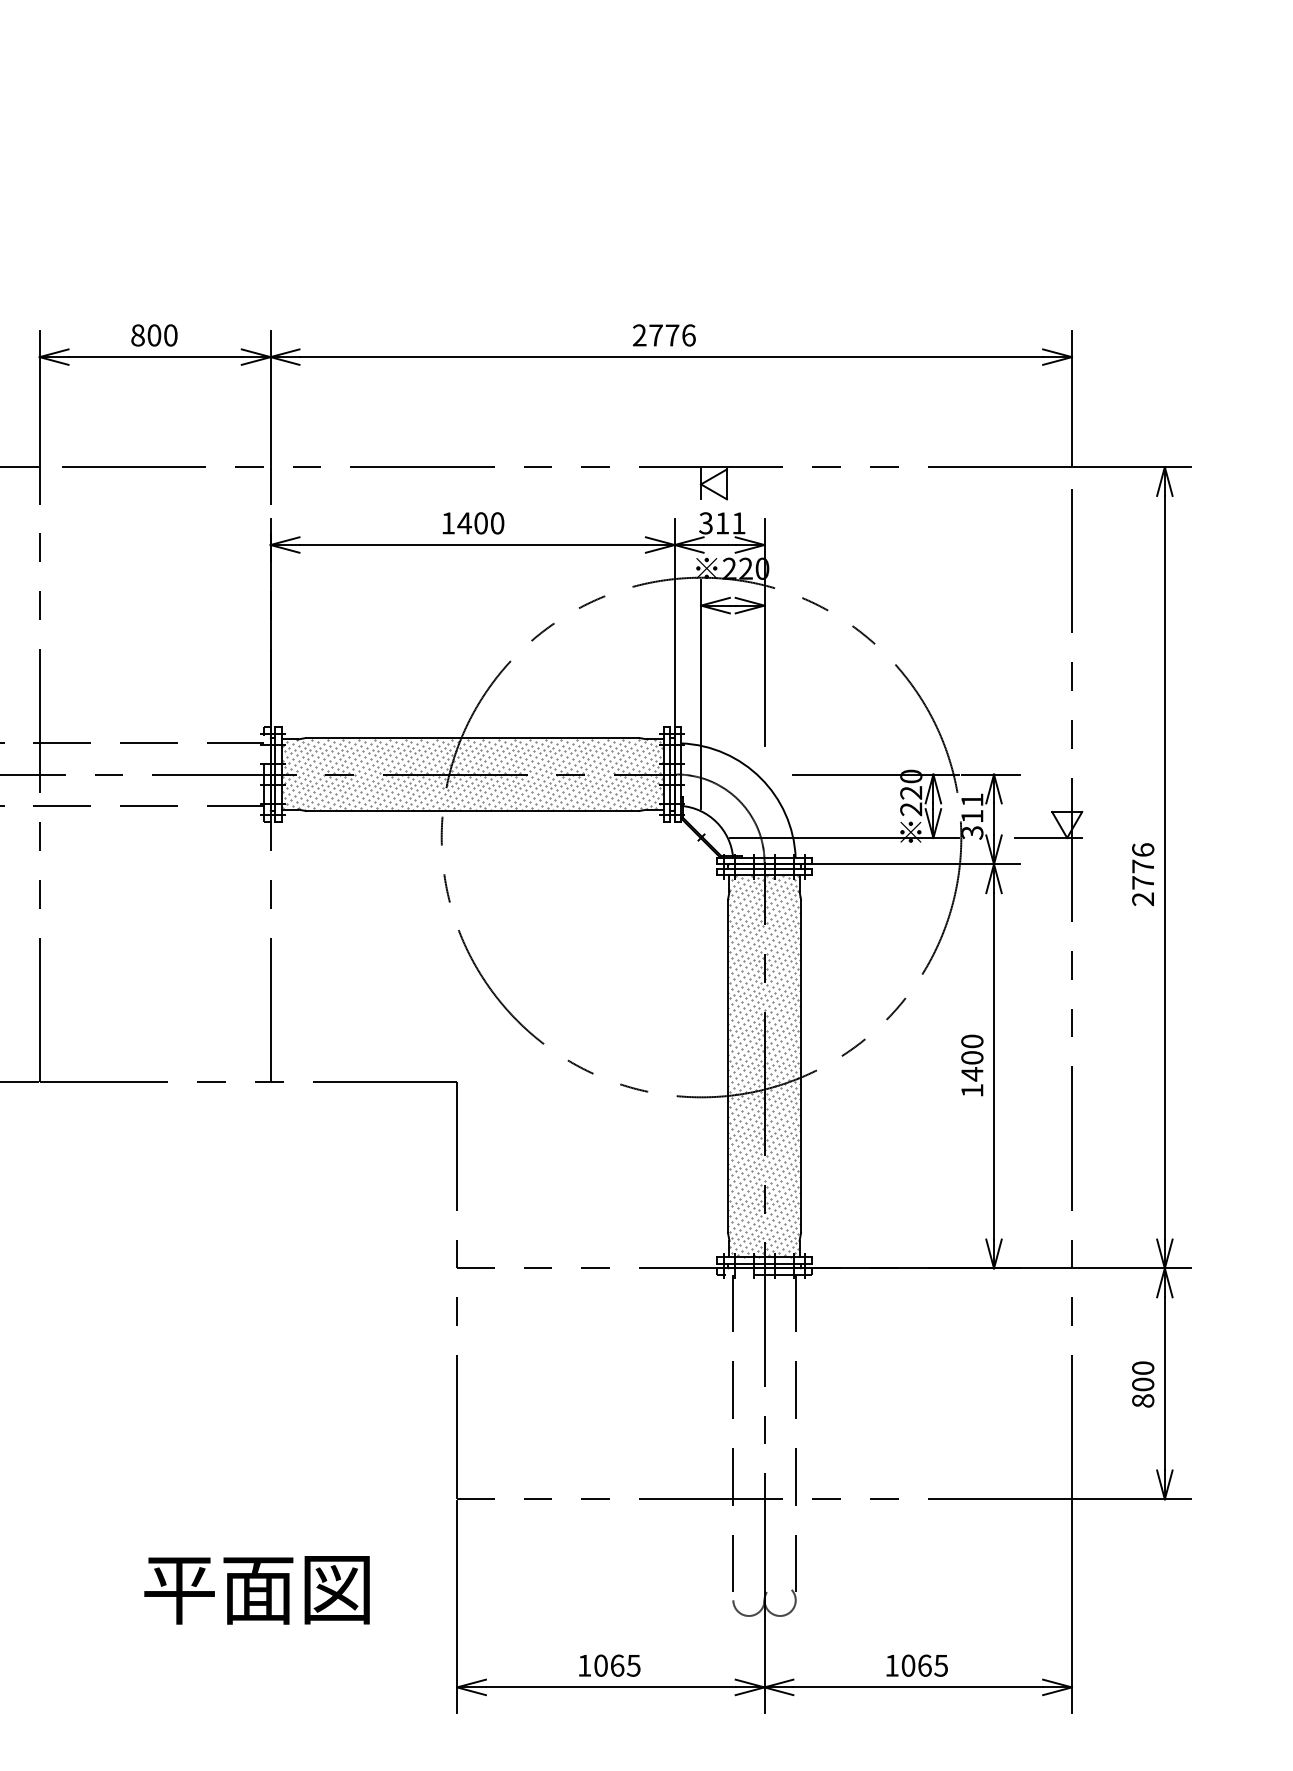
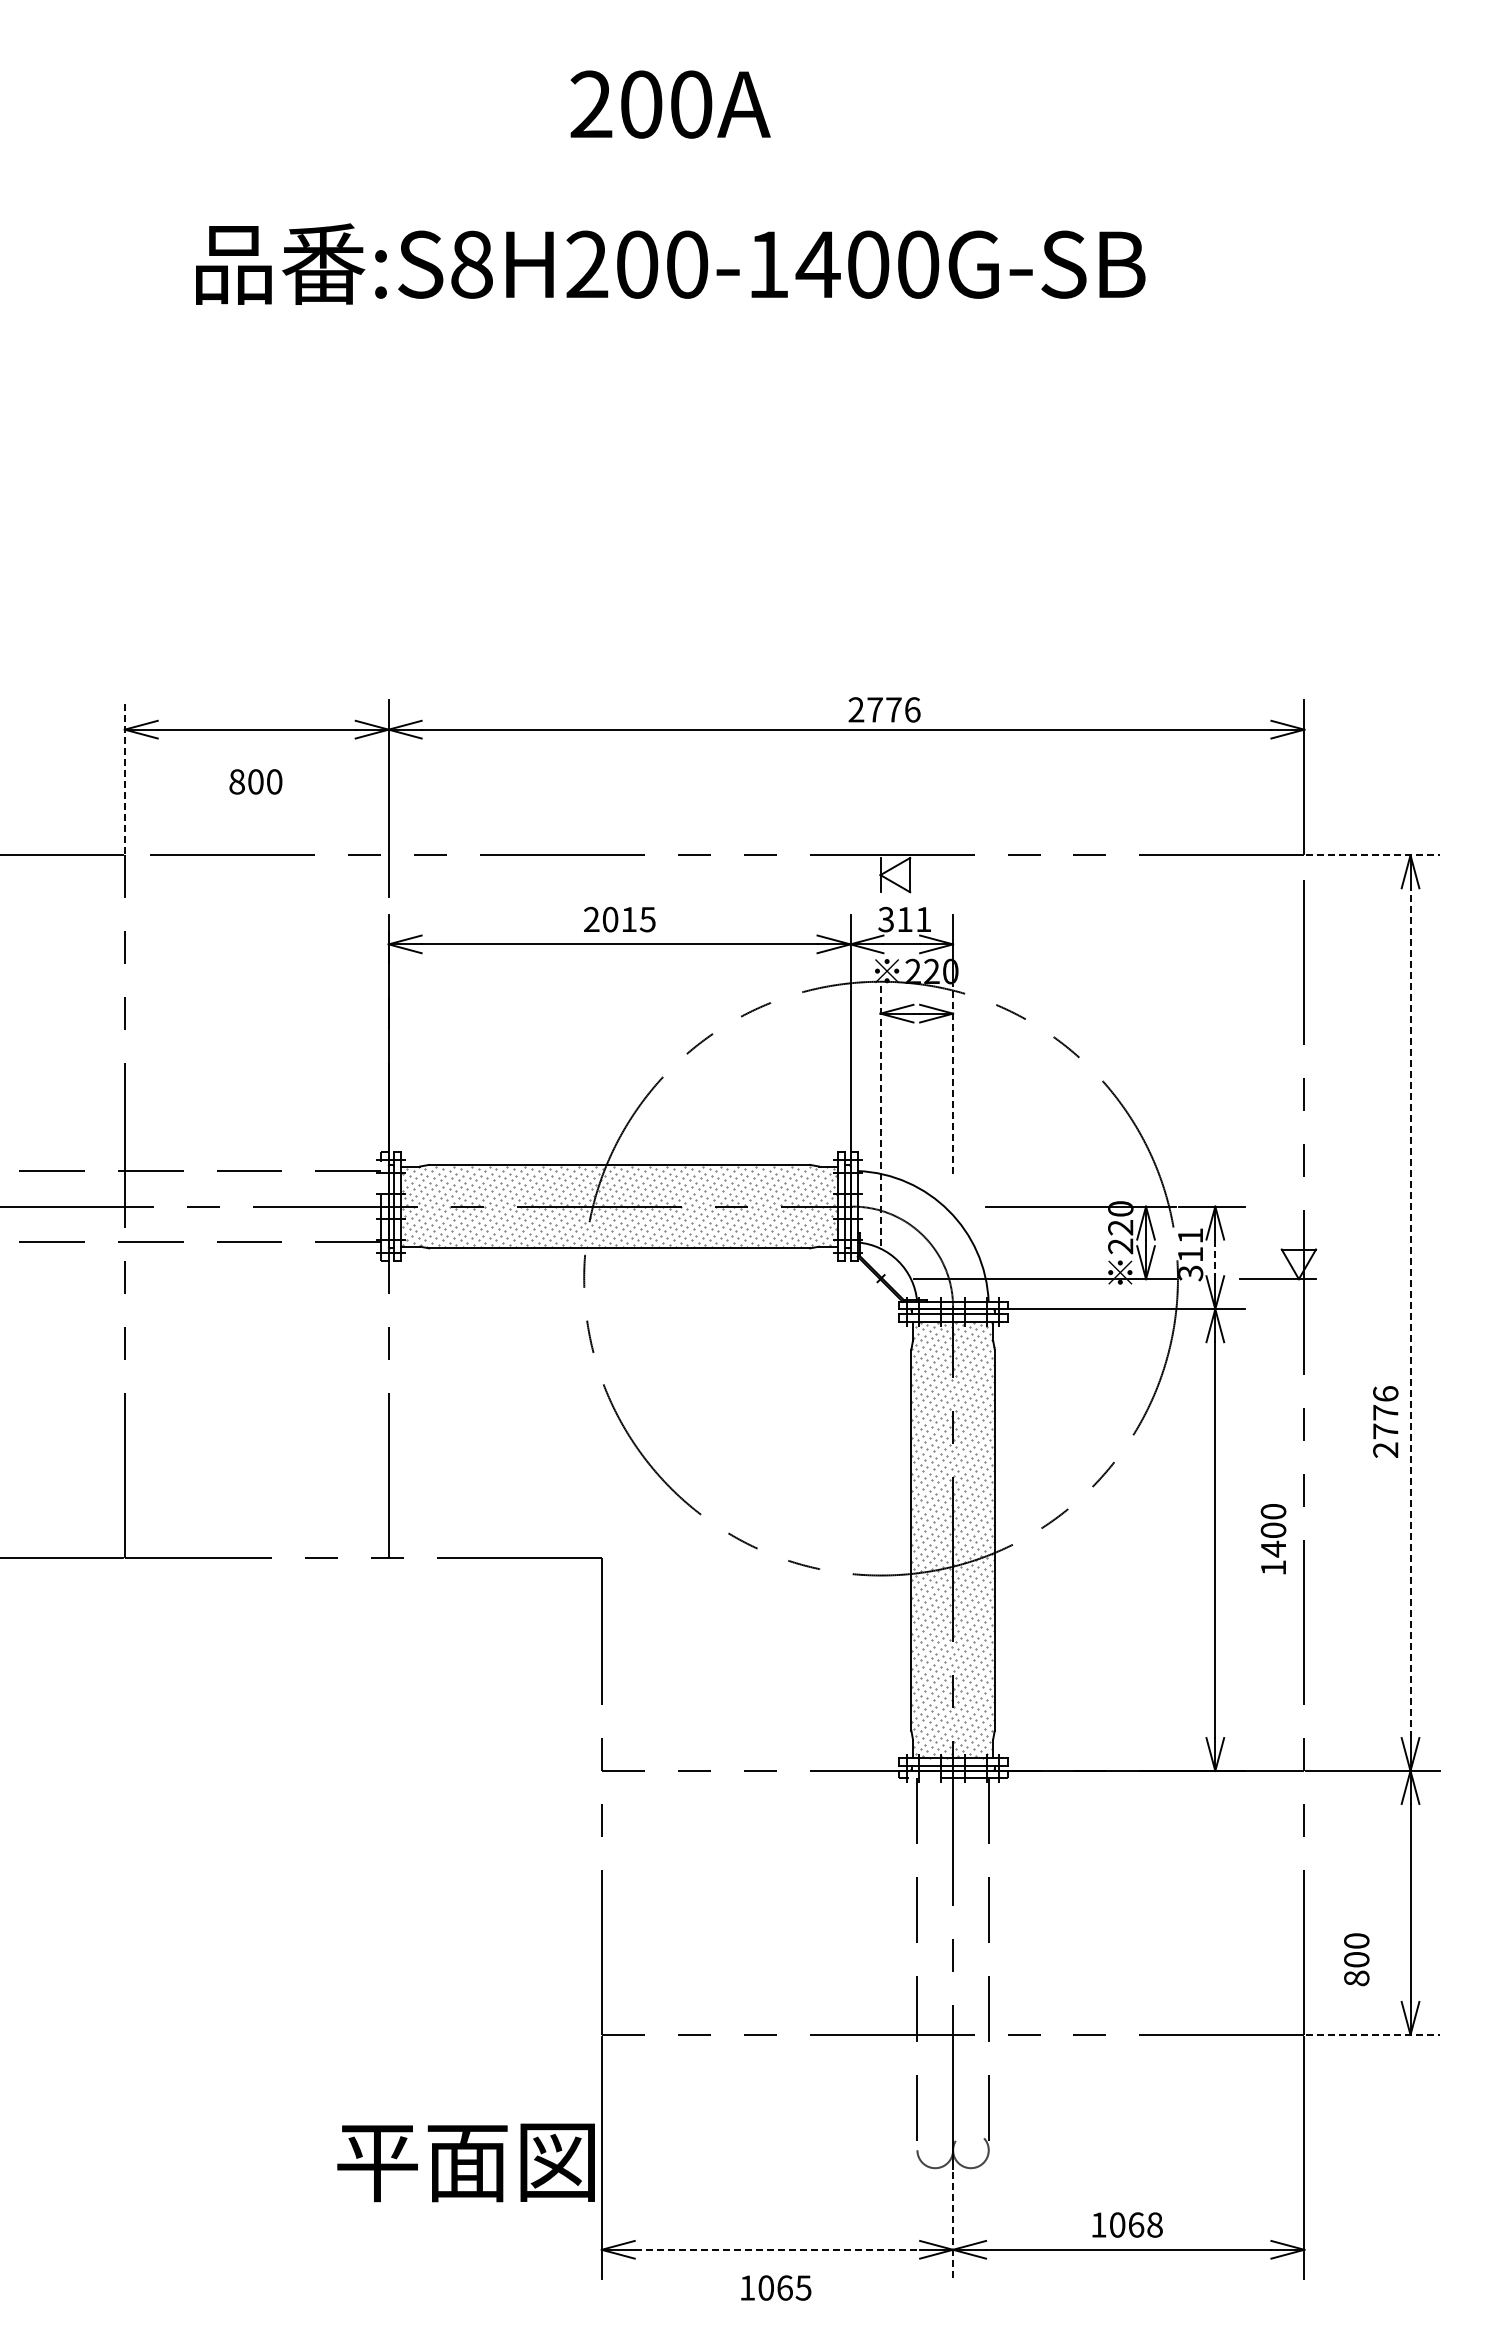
text: (154, 335) -> (255, 781), moved
text: (664, 335) -> (884, 709), moved
line: (39, 398) -> (124, 776), solid -> dashed
line: (1132, 467) -> (1373, 855), solid -> dashed
text: (472, 523) -> (619, 919), 1400 -> 2015
line: (764, 662) -> (953, 1078), solid -> dashed
line: (701, 693) -> (880, 1114), solid -> dashed
line: (994, 819) -> (1215, 1258), solid -> dashed
line: (1164, 868) -> (1410, 1313), solid -> dashed
text: (1142, 874) -> (1385, 1421), moved
text: (972, 1065) -> (1273, 1539), moved
text: (1142, 1384) -> (1356, 1959), moved
line: (1132, 1498) -> (1373, 2034), solid -> dashed
text: (256, 1589) -> (465, 2162), moved
text: (610, 1665) -> (776, 2287), moved
text: (940, 1665) -> (1154, 2224), 1065 -> 1068
line: (764, 1666) -> (953, 2225), solid -> dashed
line: (610, 1687) -> (777, 2249), solid -> dashed

